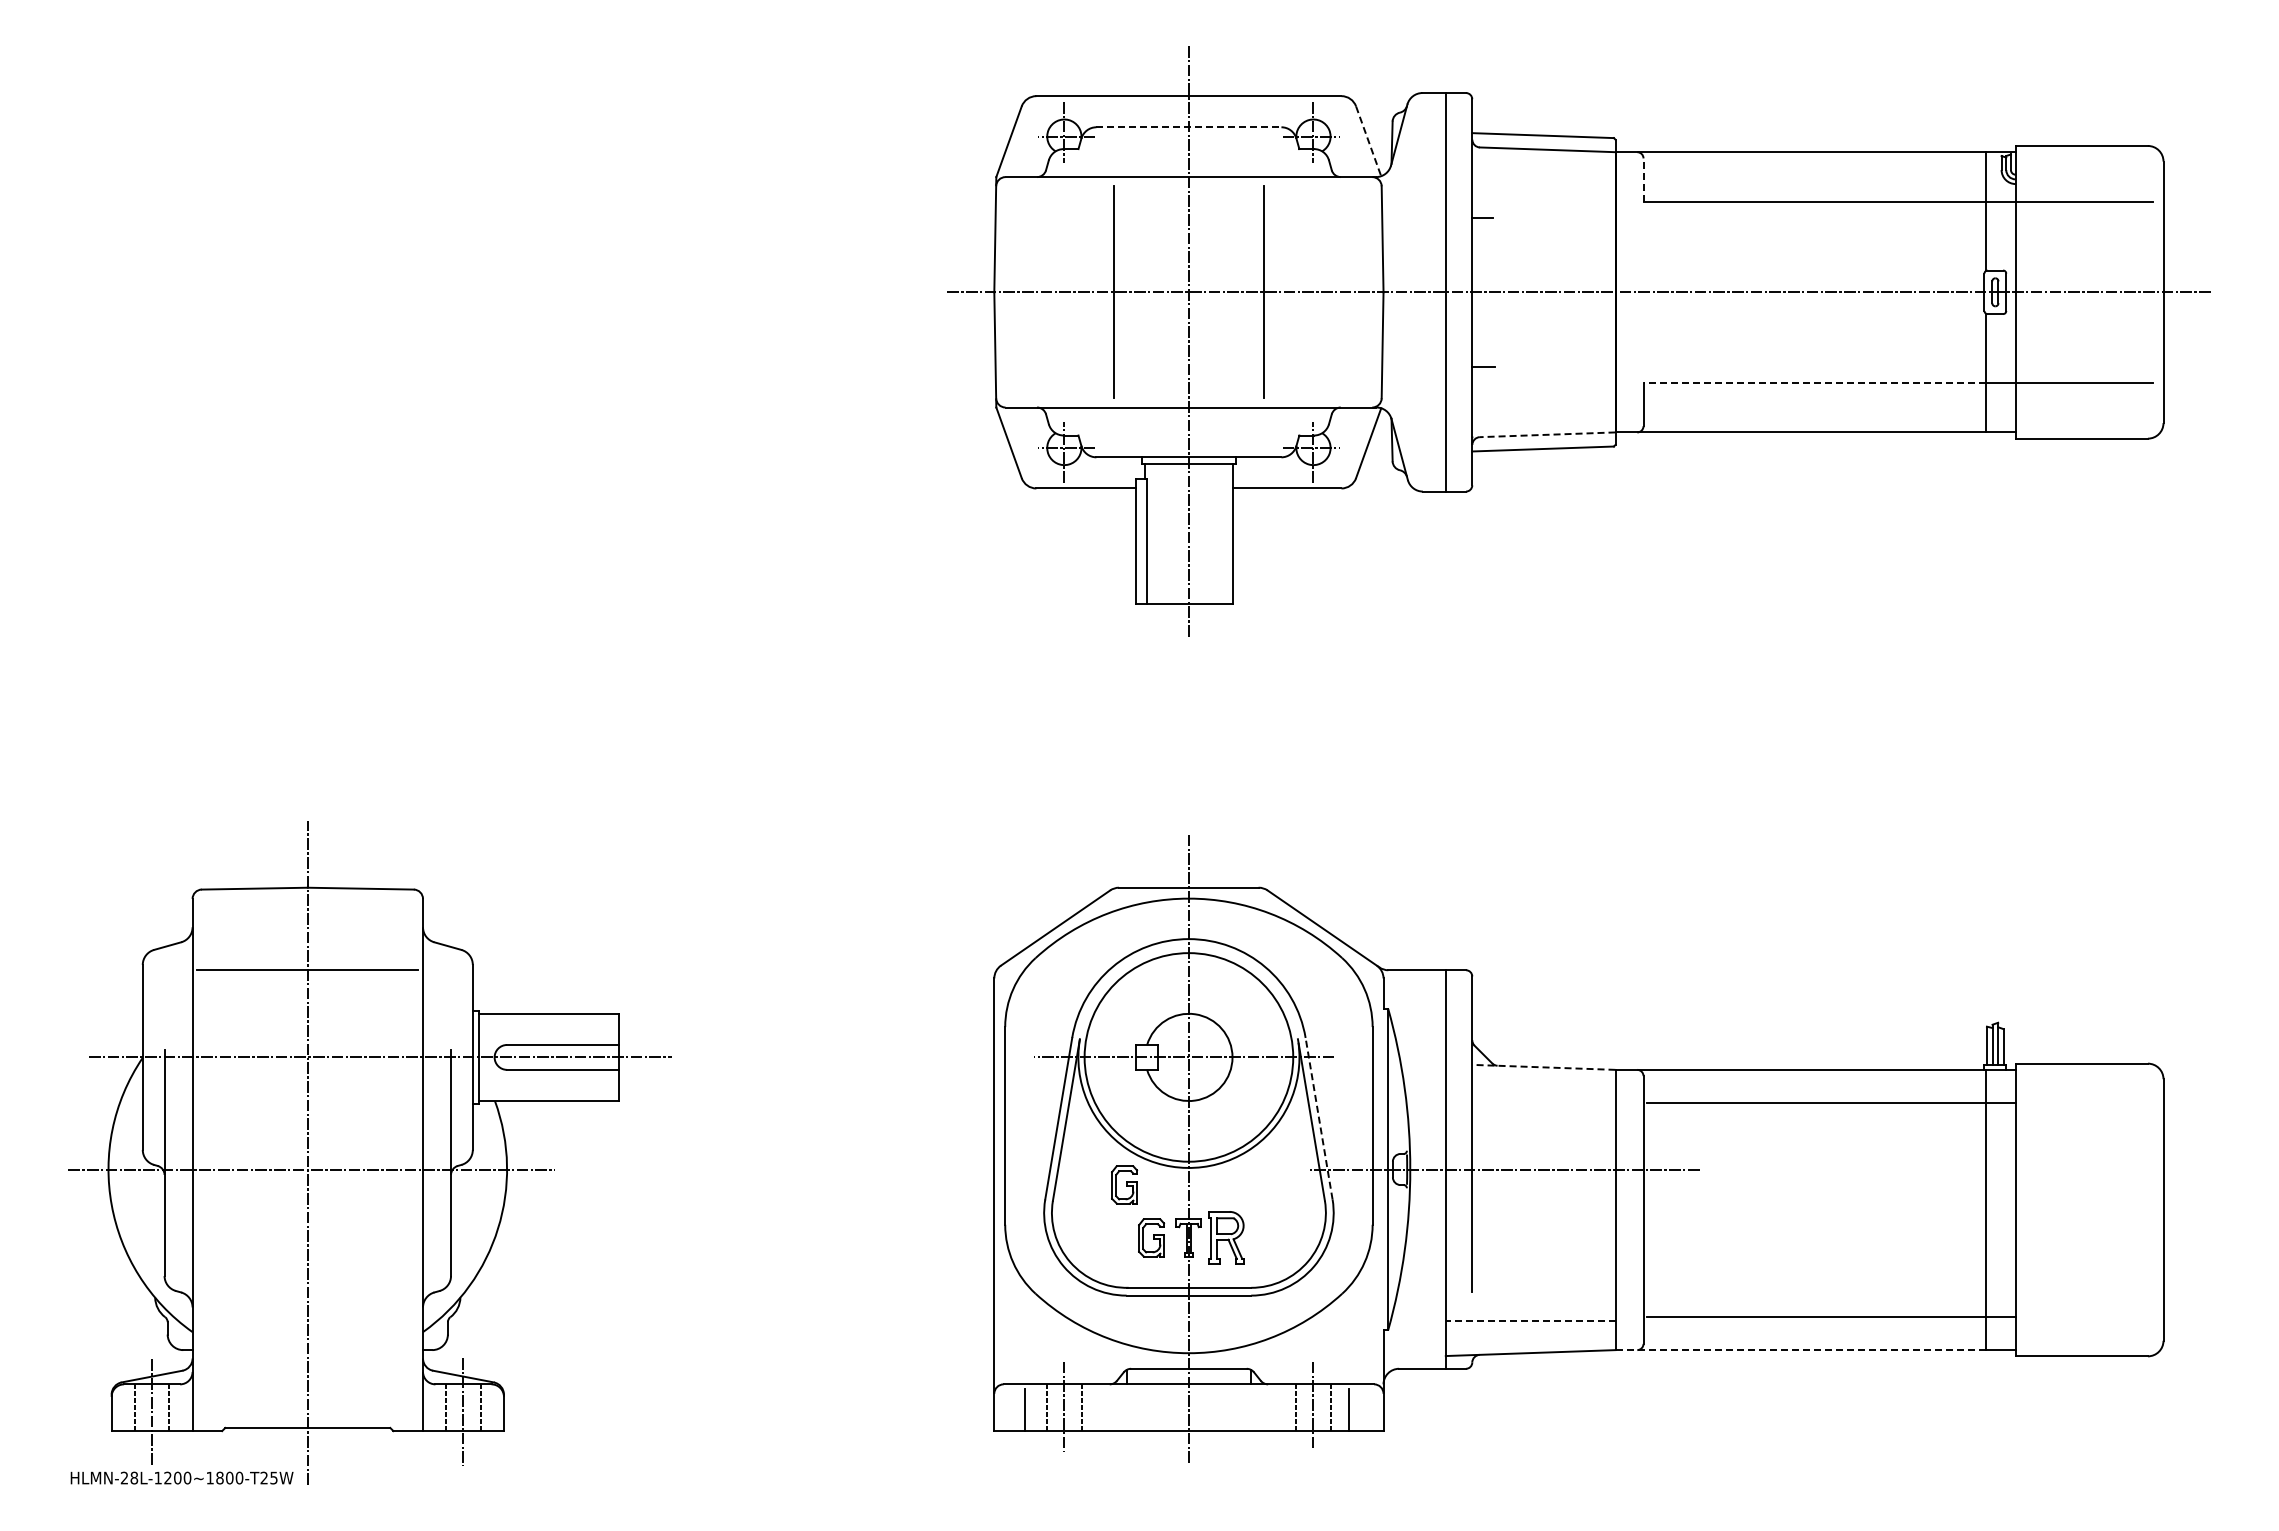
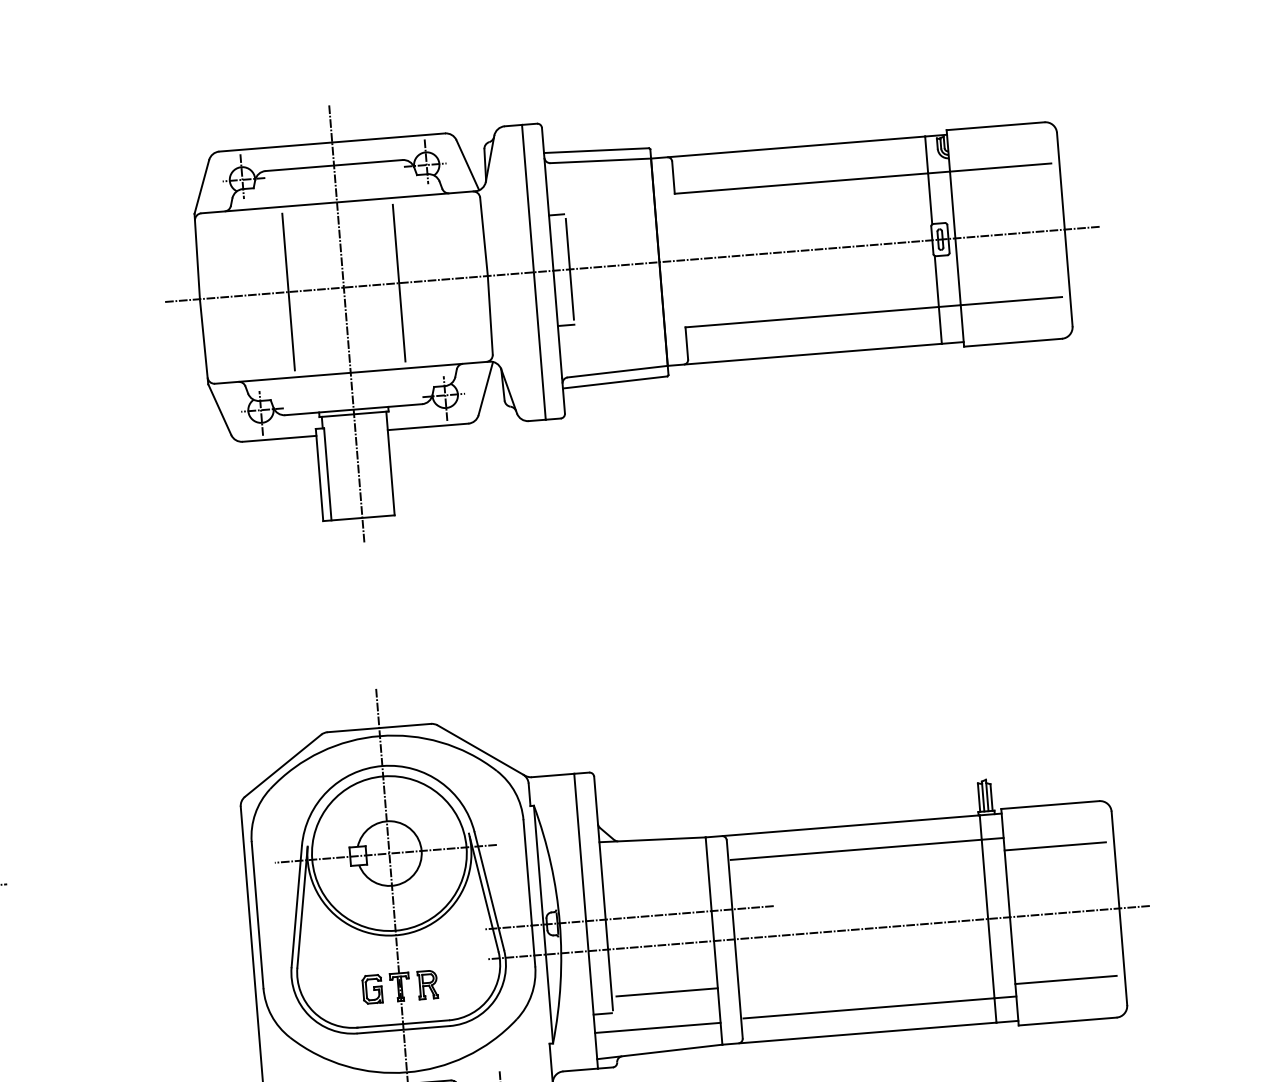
line: (1188, 127) -> (333, 165), dashed -> solid
line: (1368, 141) -> (467, 165), dashed -> solid
line: (1643, 180) -> (673, 177), dashed -> solid
line: (1494, 292) -> (569, 269), added
line: (1814, 382) -> (811, 317), dashed -> solid
line: (1547, 434) -> (617, 371), dashed -> solid
line: (1543, 1067) -> (652, 839), dashed -> solid
line: (1319, 1118) -> (489, 890), dashed -> solid
line: (2083, 1119) -> (1054, 846), added
part: (1124, 1184) -> (349, 951), removed
line: (1756, 1210) -> (818, 933), added
part: (1226, 1237) -> (427, 984), size x0.71
line: (1546, 1273) -> (666, 992), added
line: (1457, 1295) -> (602, 1013), added
line: (2083, 1300) -> (1065, 980), added
line: (1530, 1320) -> (657, 1027), dashed -> solid
line: (1800, 1350) -> (859, 1033), dashed -> solid

